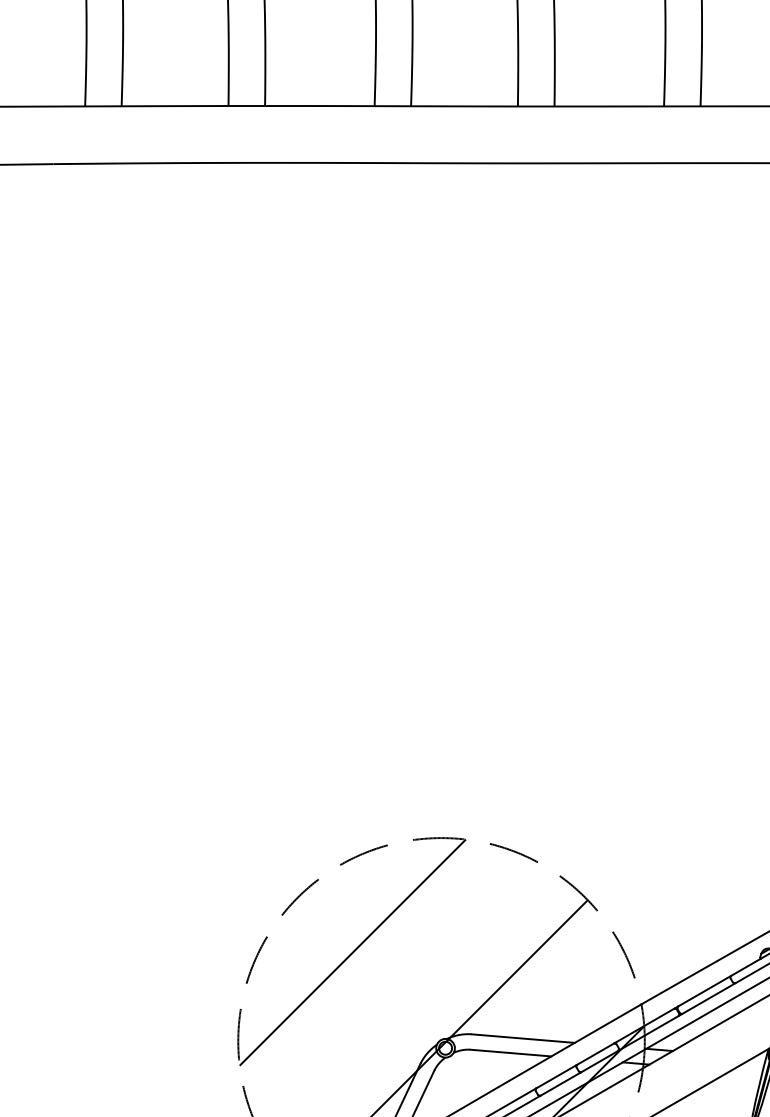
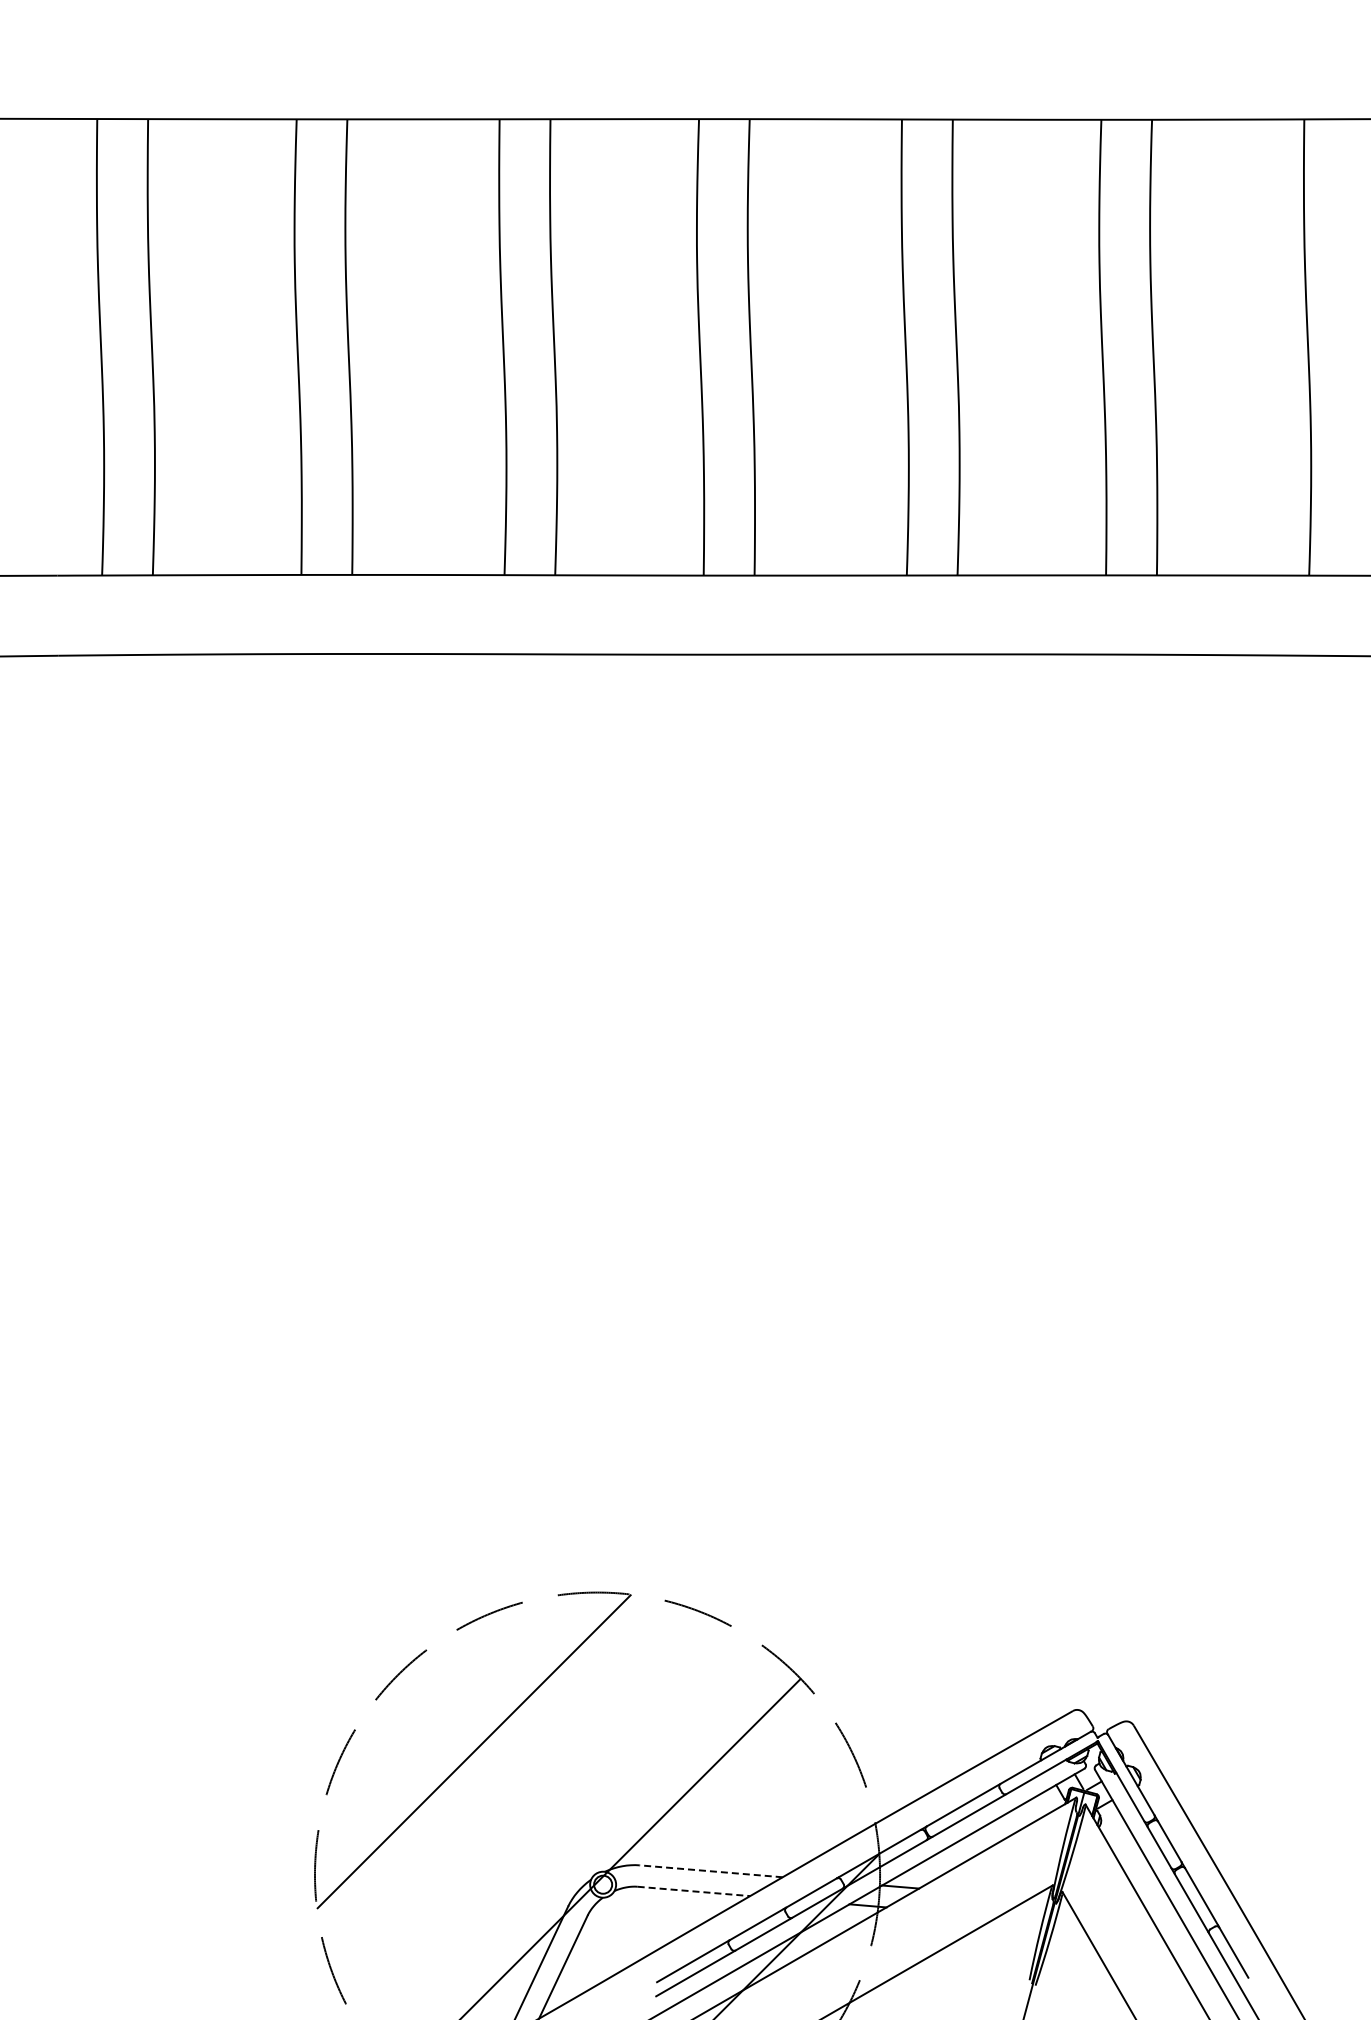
line: (523, 1038) -> (711, 1871), solid -> dashed
line: (511, 1053) -> (694, 1891), solid -> dashed

